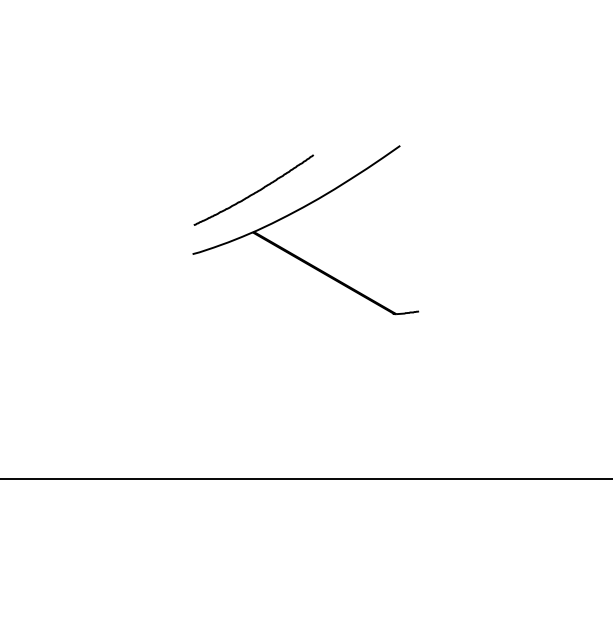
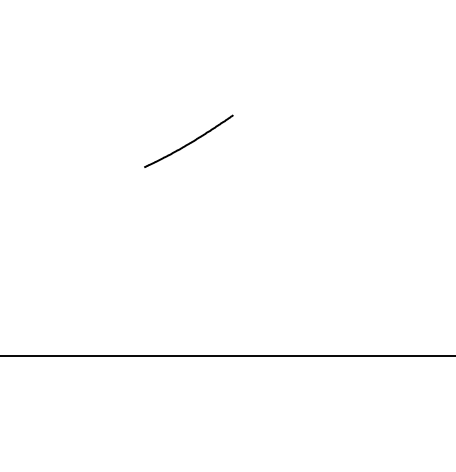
part: (297, 211) -> (221, 157), removed

